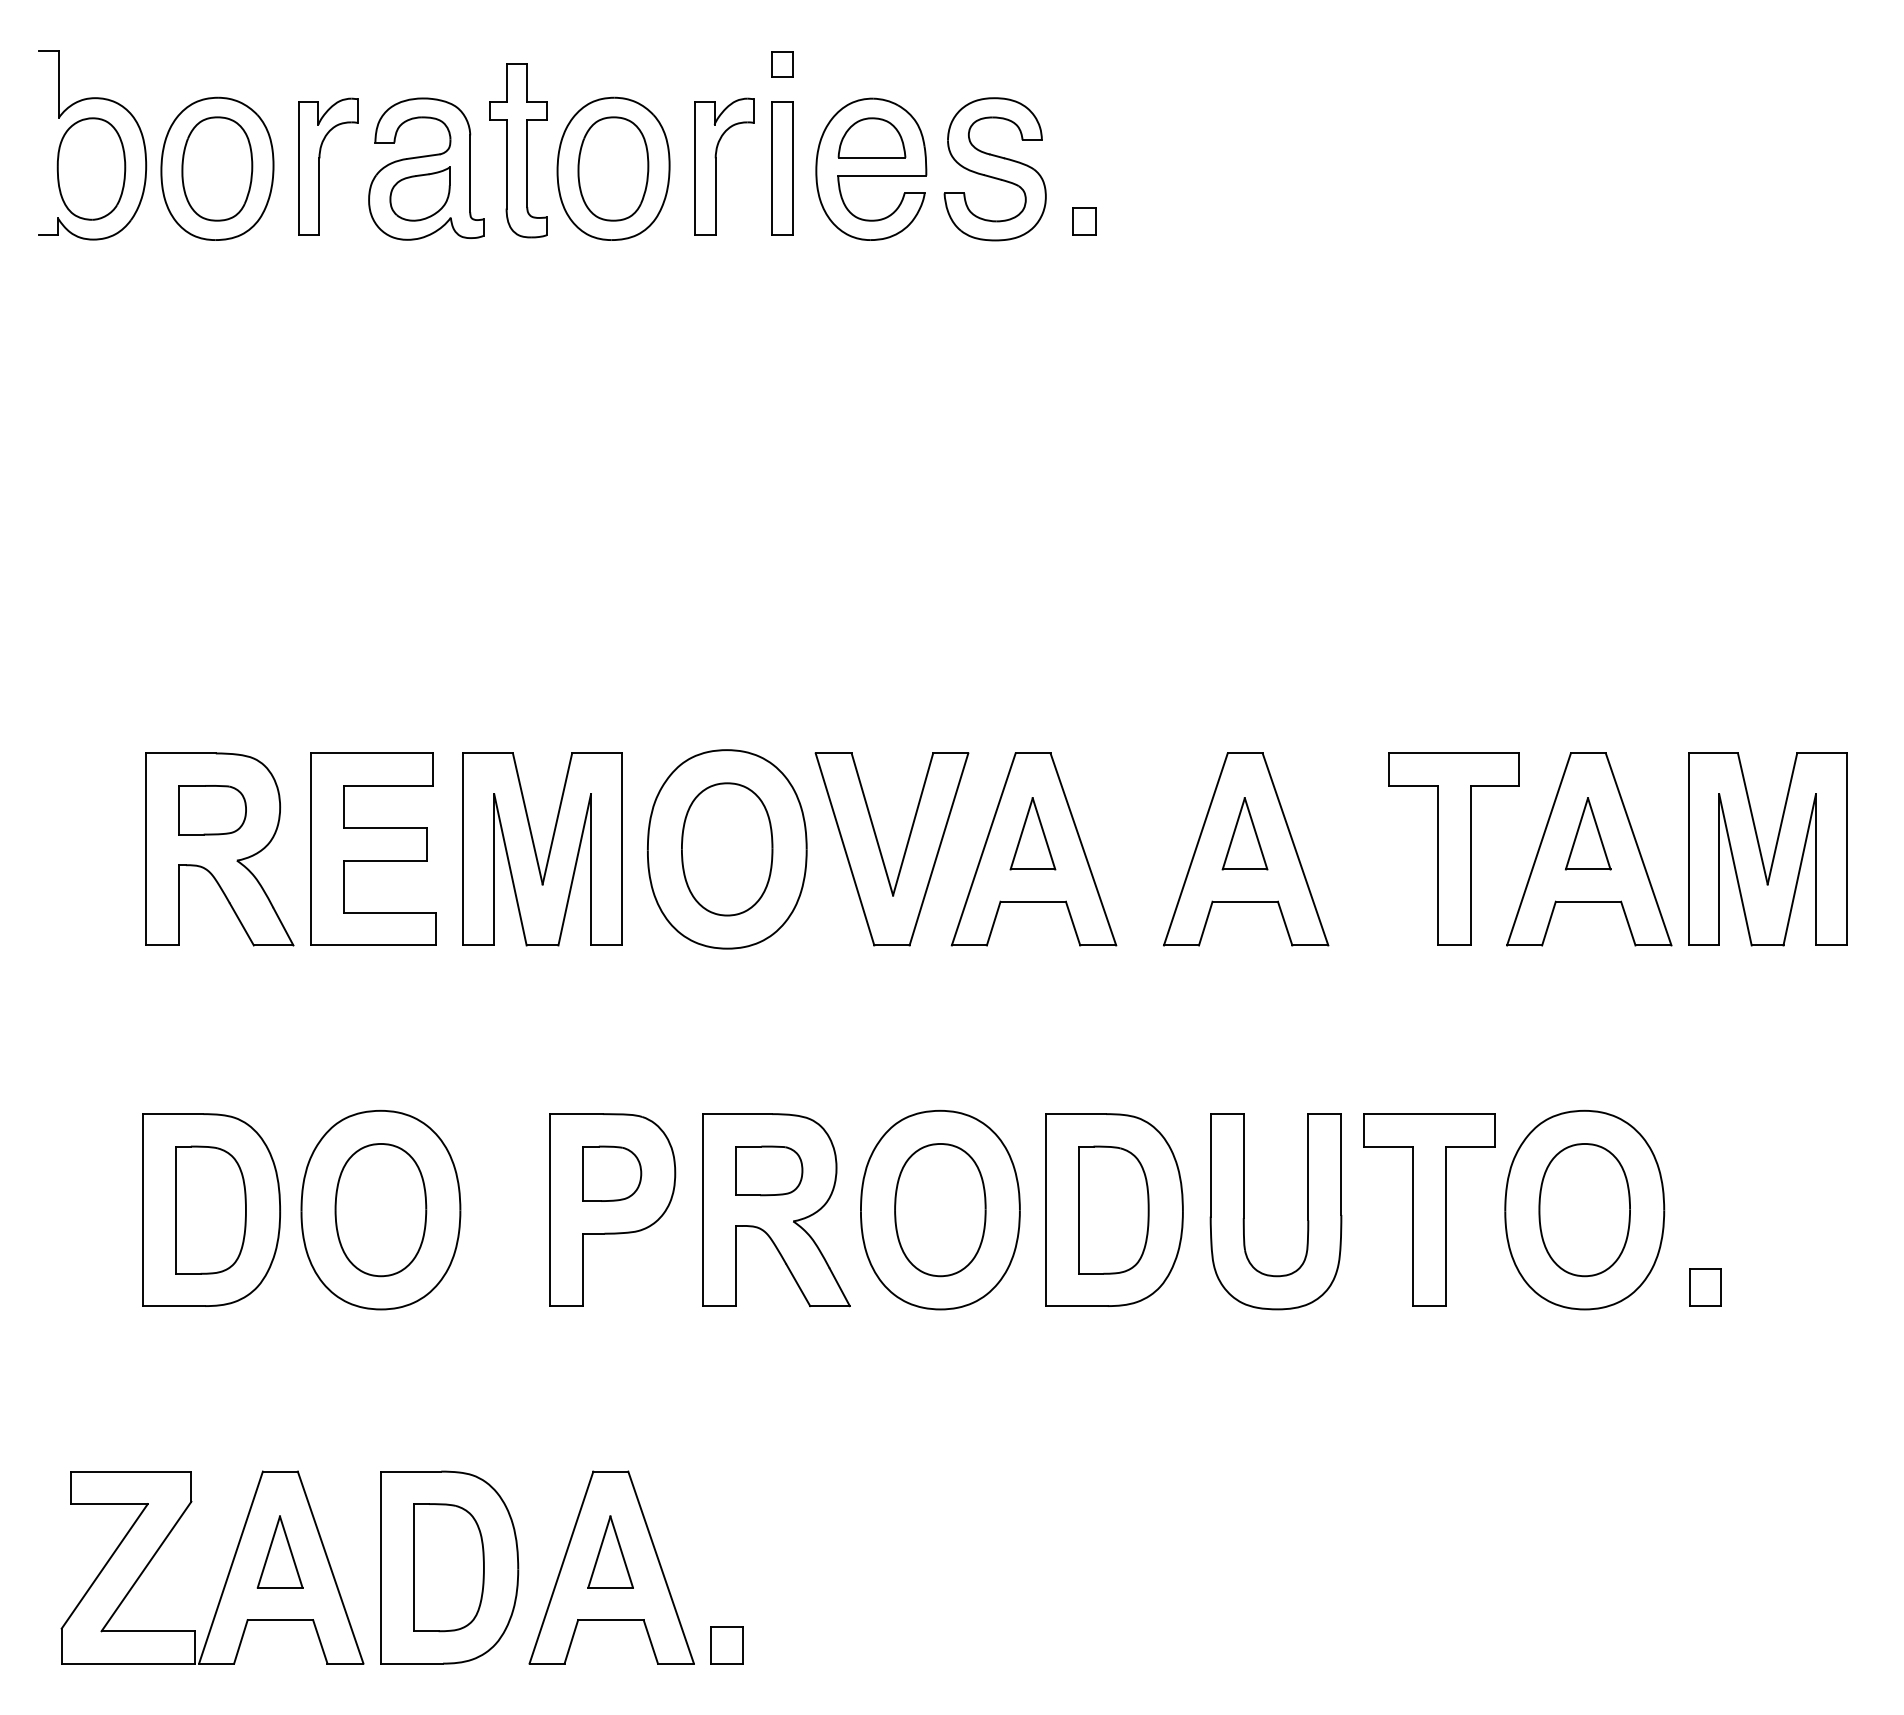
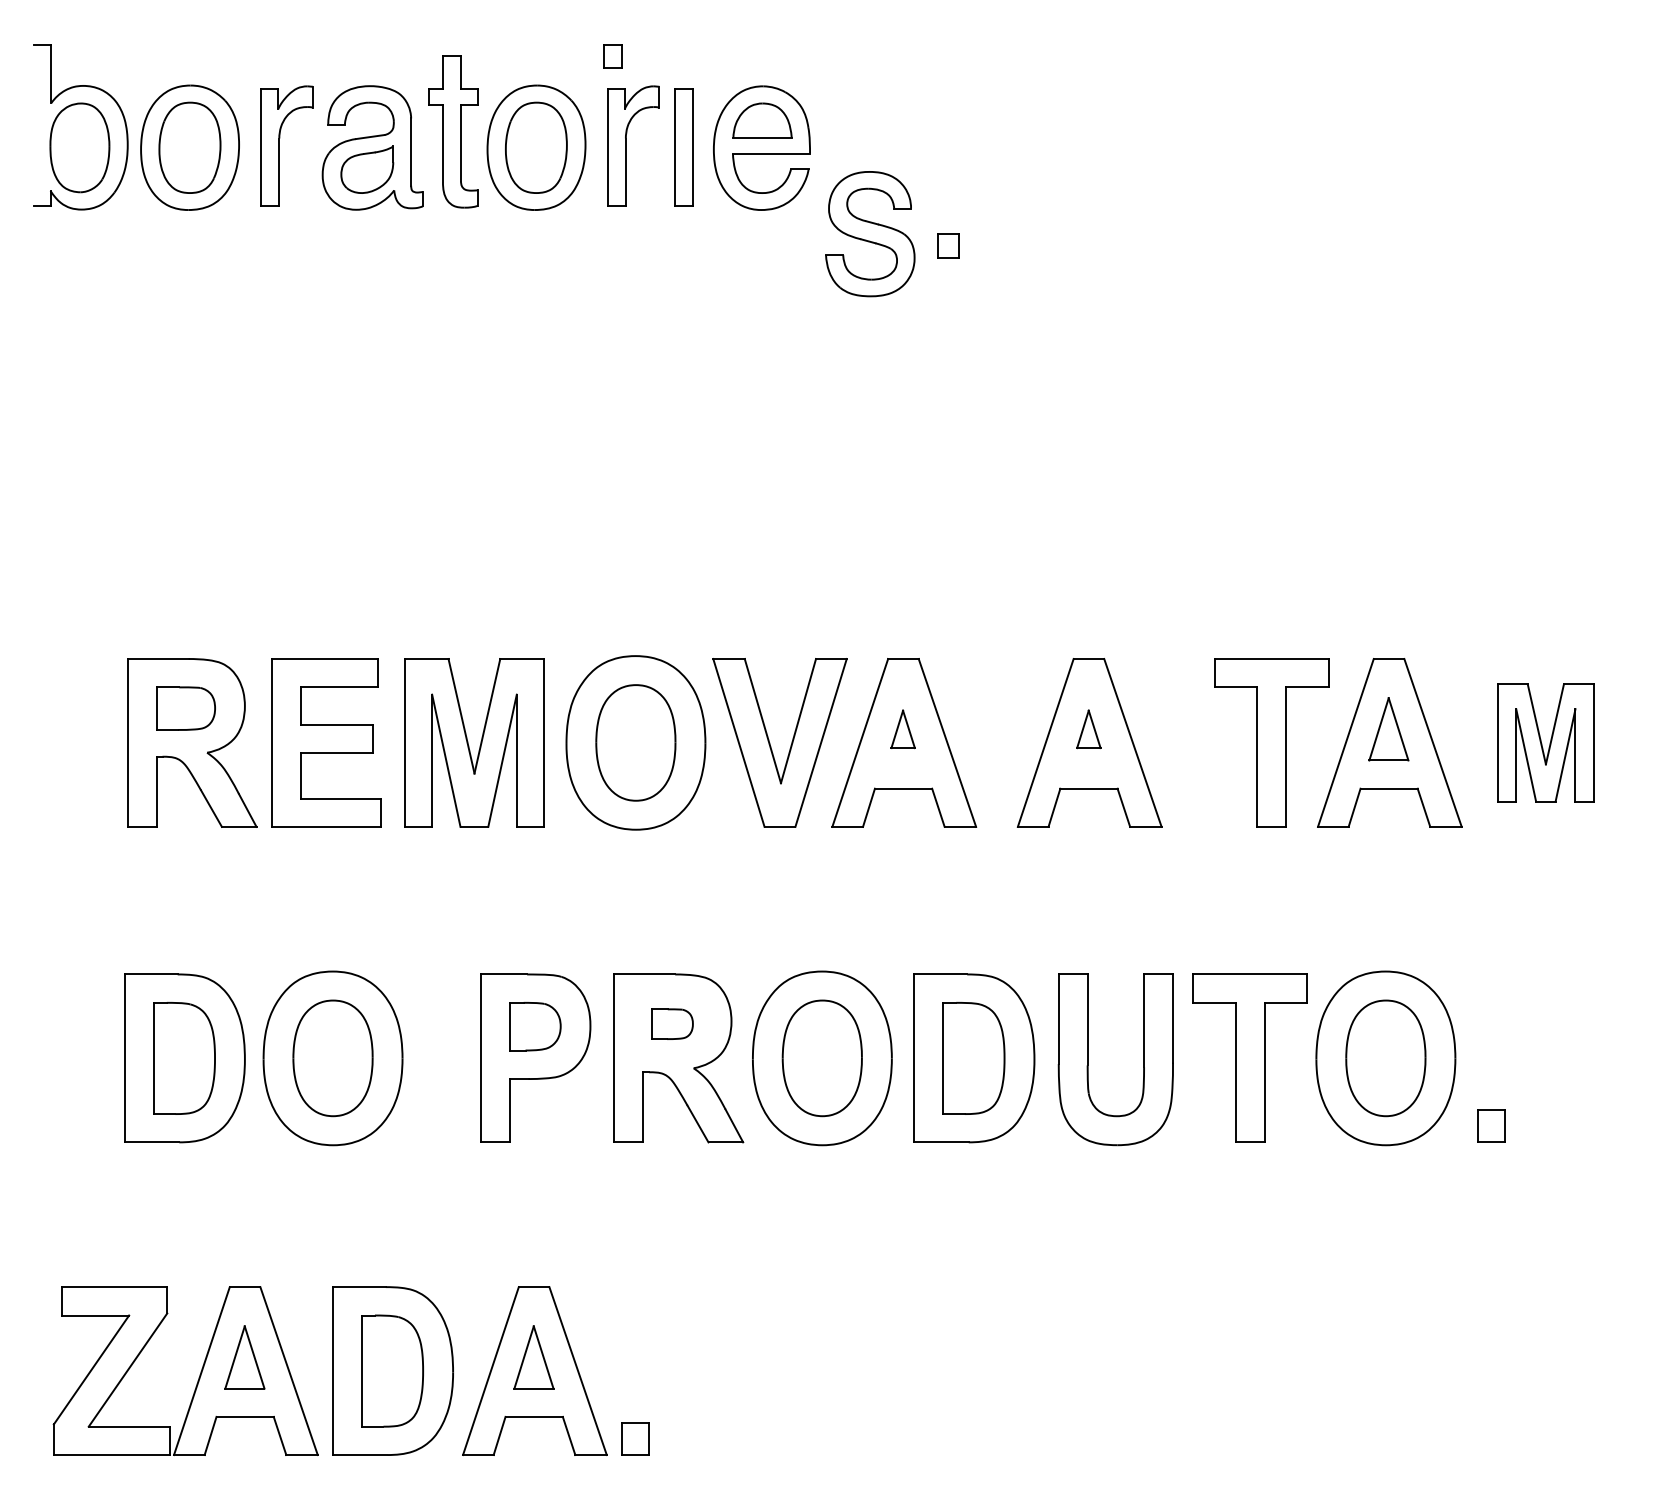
part: (781, 64) -> (612, 56), moved
part: (995, 169) -> (870, 234), moved
part: (1084, 221) -> (948, 245), moved
part: (1032, 834) -> (902, 729), size x0.6
part: (1244, 834) -> (1088, 729), size x0.6
part: (1767, 848) -> (1545, 742), size x0.7
part: (769, 1171) -> (672, 1024), size x0.7

